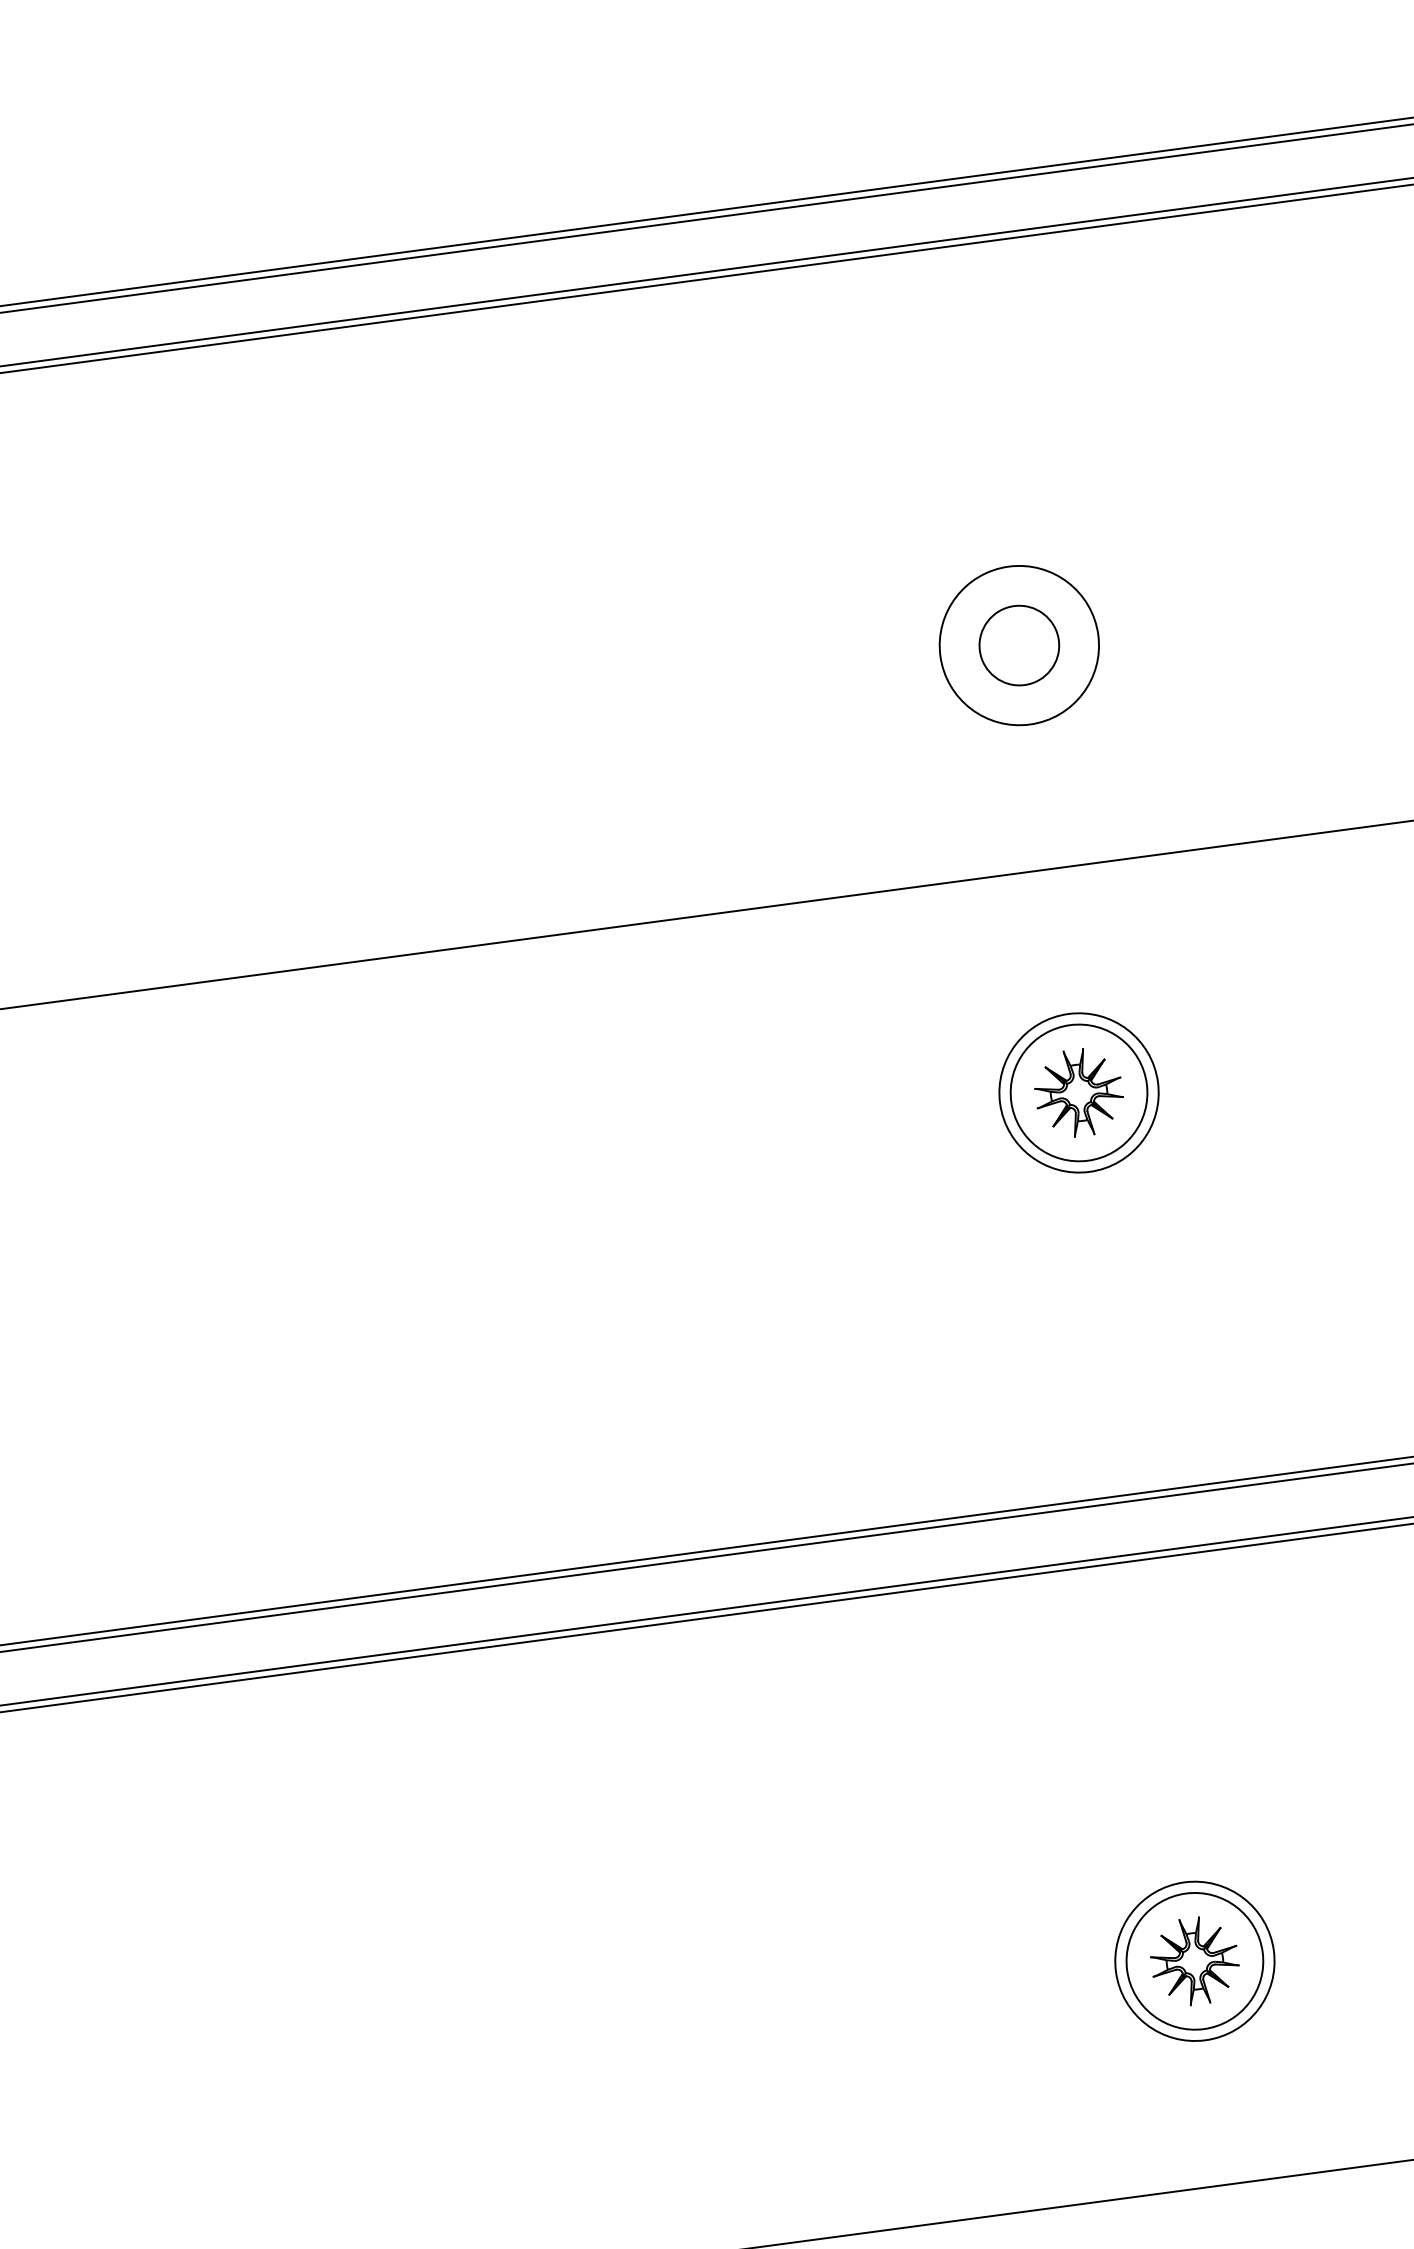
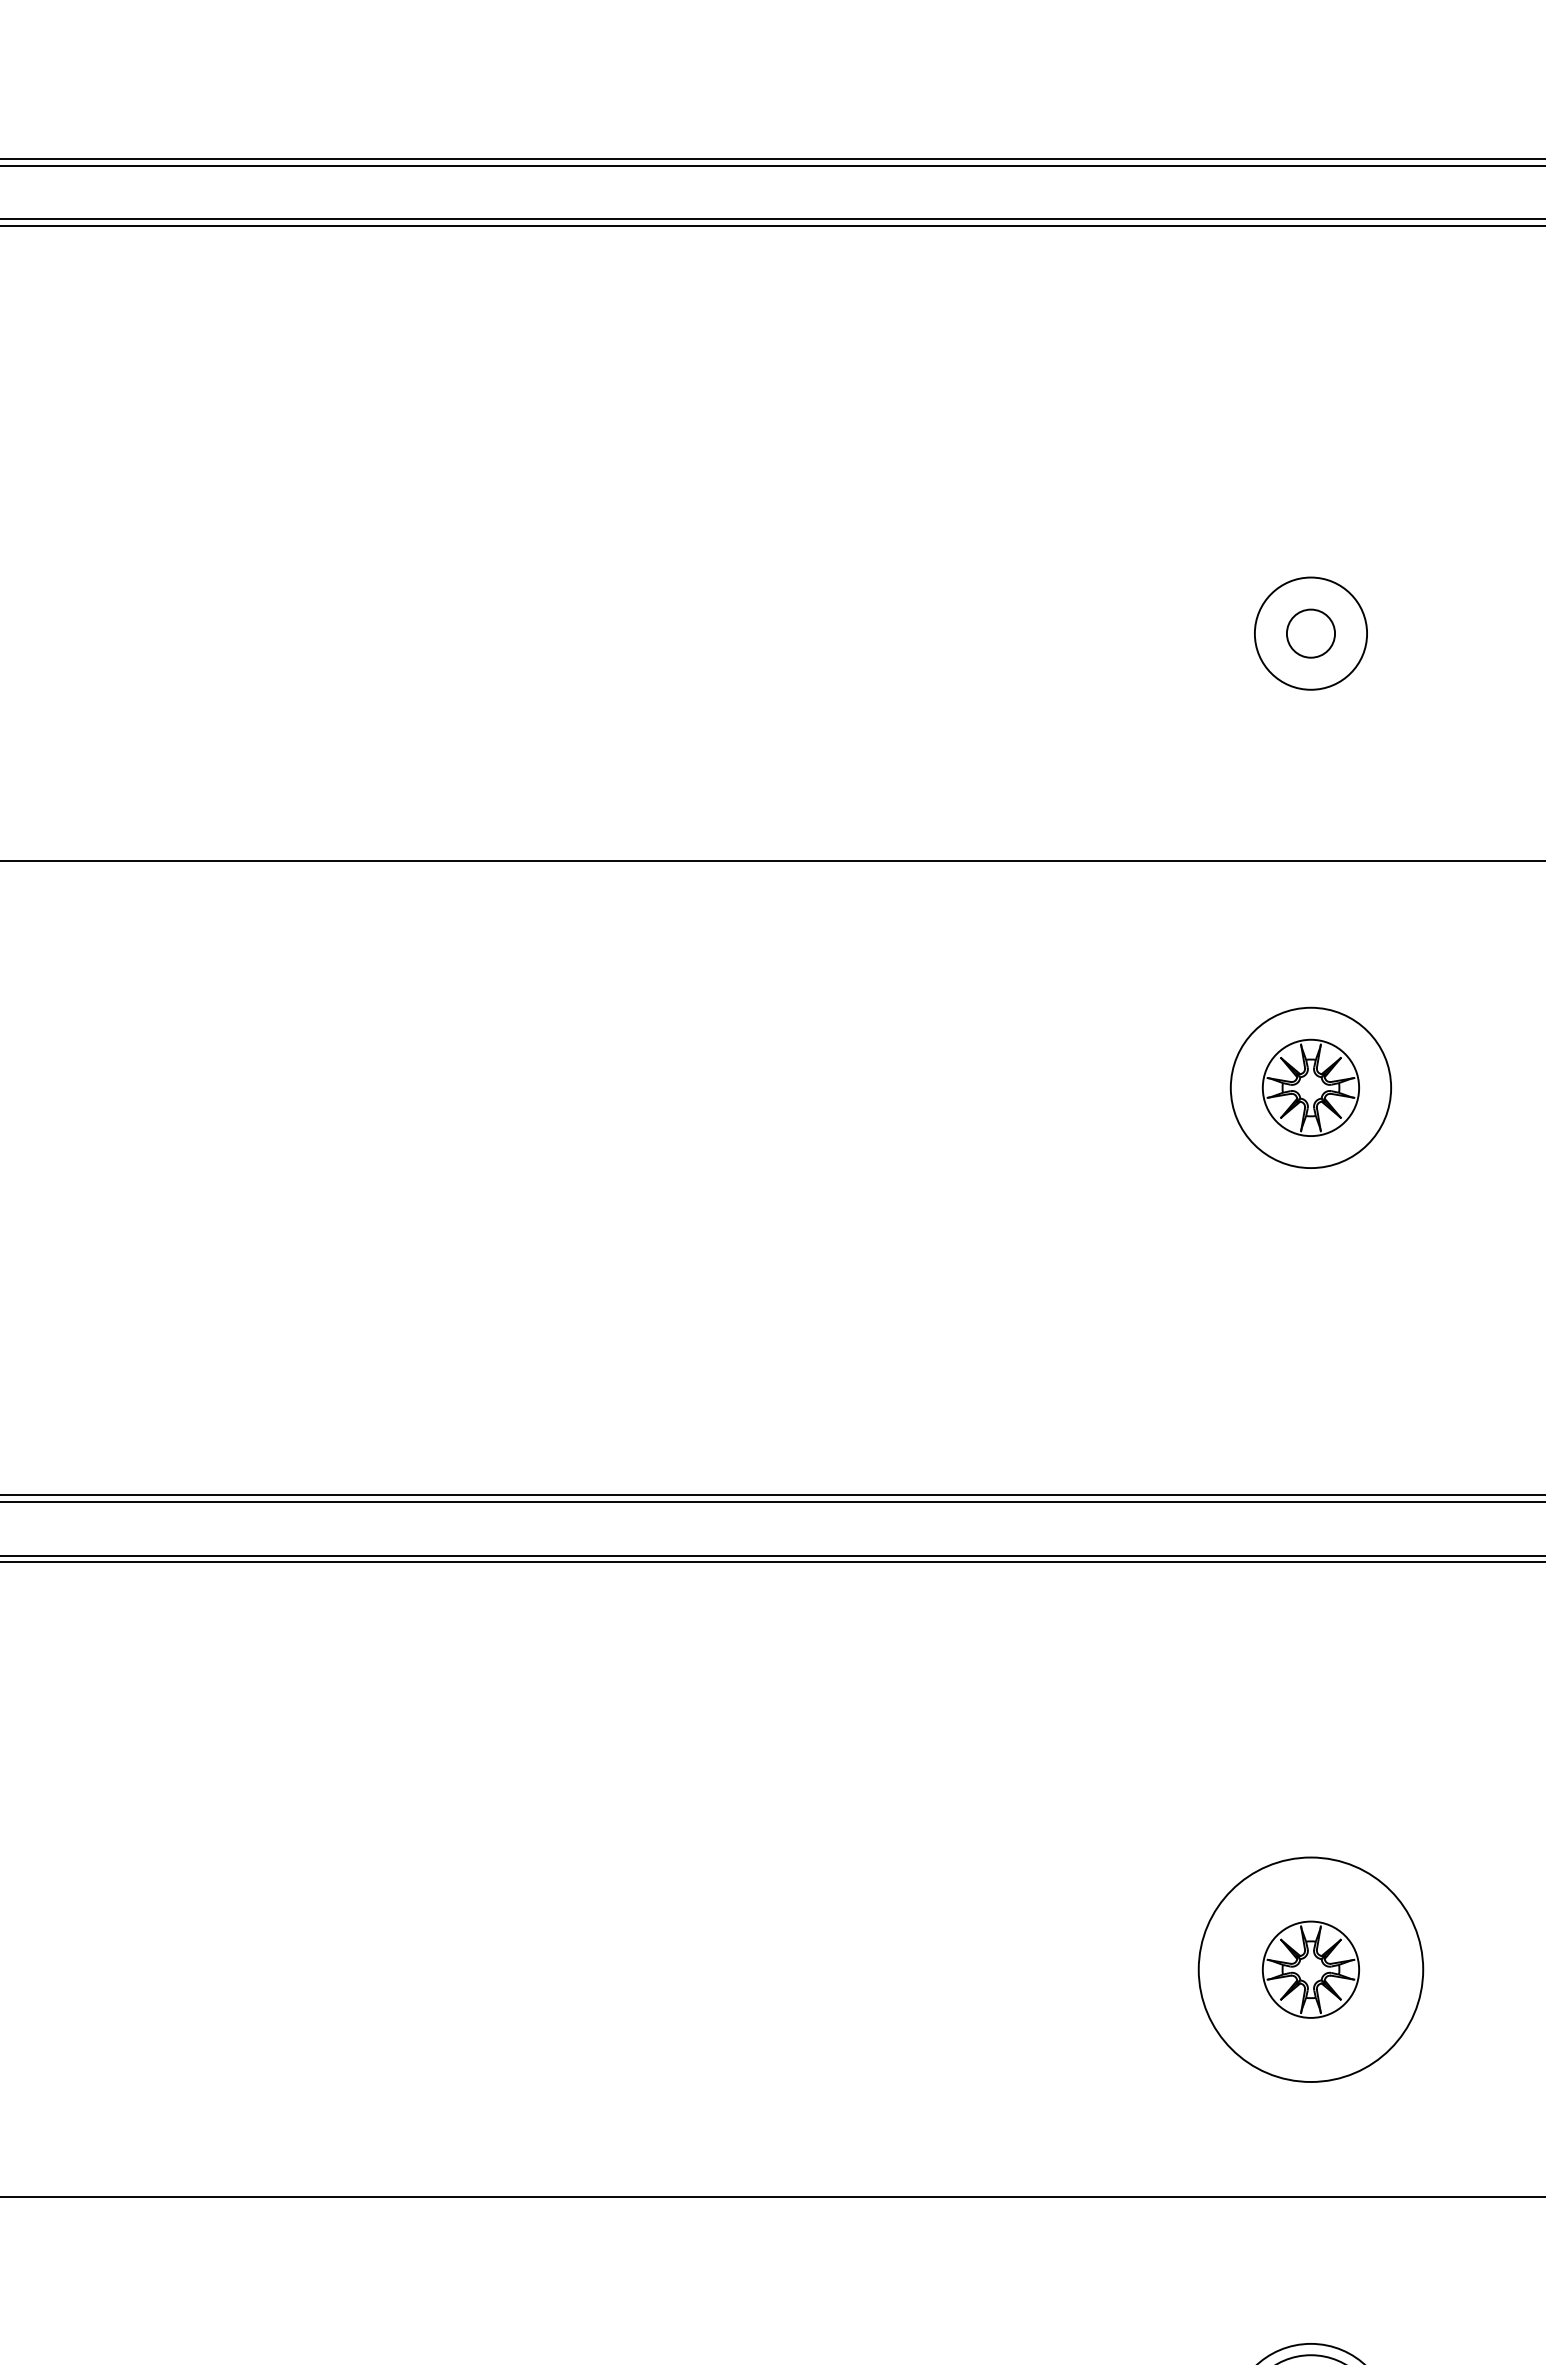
circle: (1018, 645) -> (1310, 633), size x0.6
circle: (1018, 645) -> (1310, 633), size x0.7
circle: (1078, 1092) -> (1310, 1087), size x0.7
circle: (1194, 1961) -> (1310, 1969), size x0.7
circle: (1194, 1961) -> (1310, 1969), size x1.4

